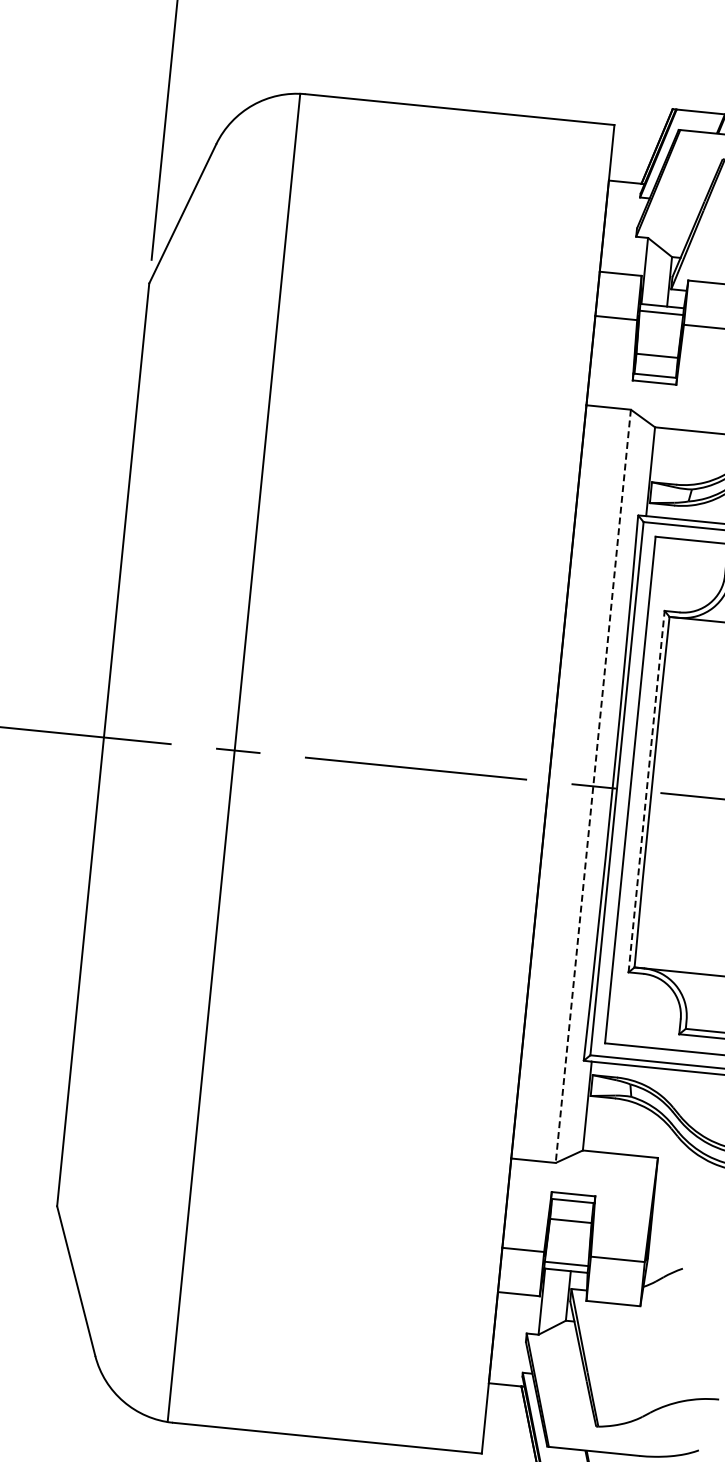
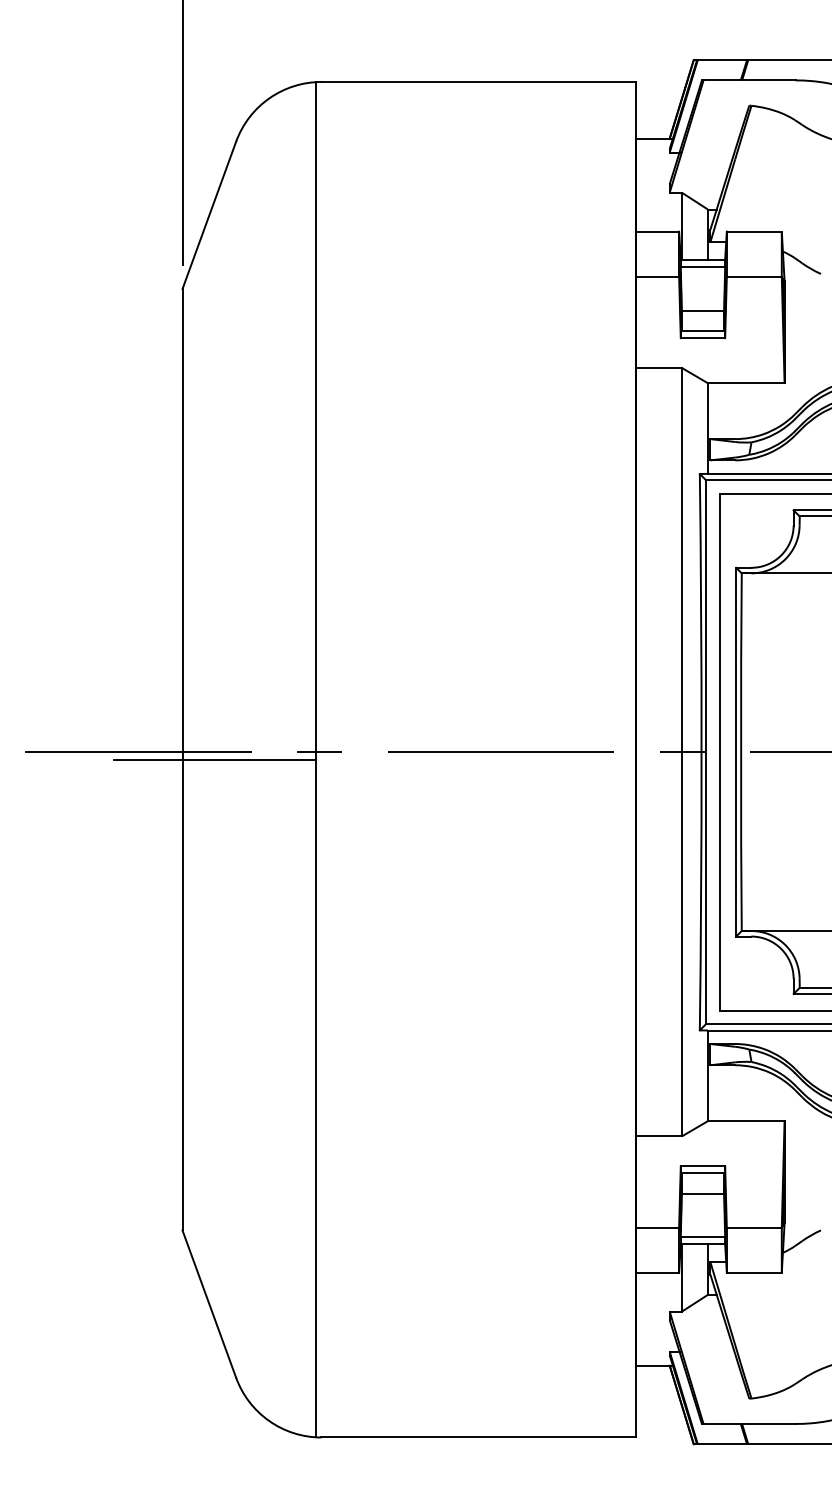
line: (134, 747) -> (214, 759), added
line: (592, 786) -> (681, 752), dashed -> solid
line: (646, 791) -> (736, 751), dashed -> solid

